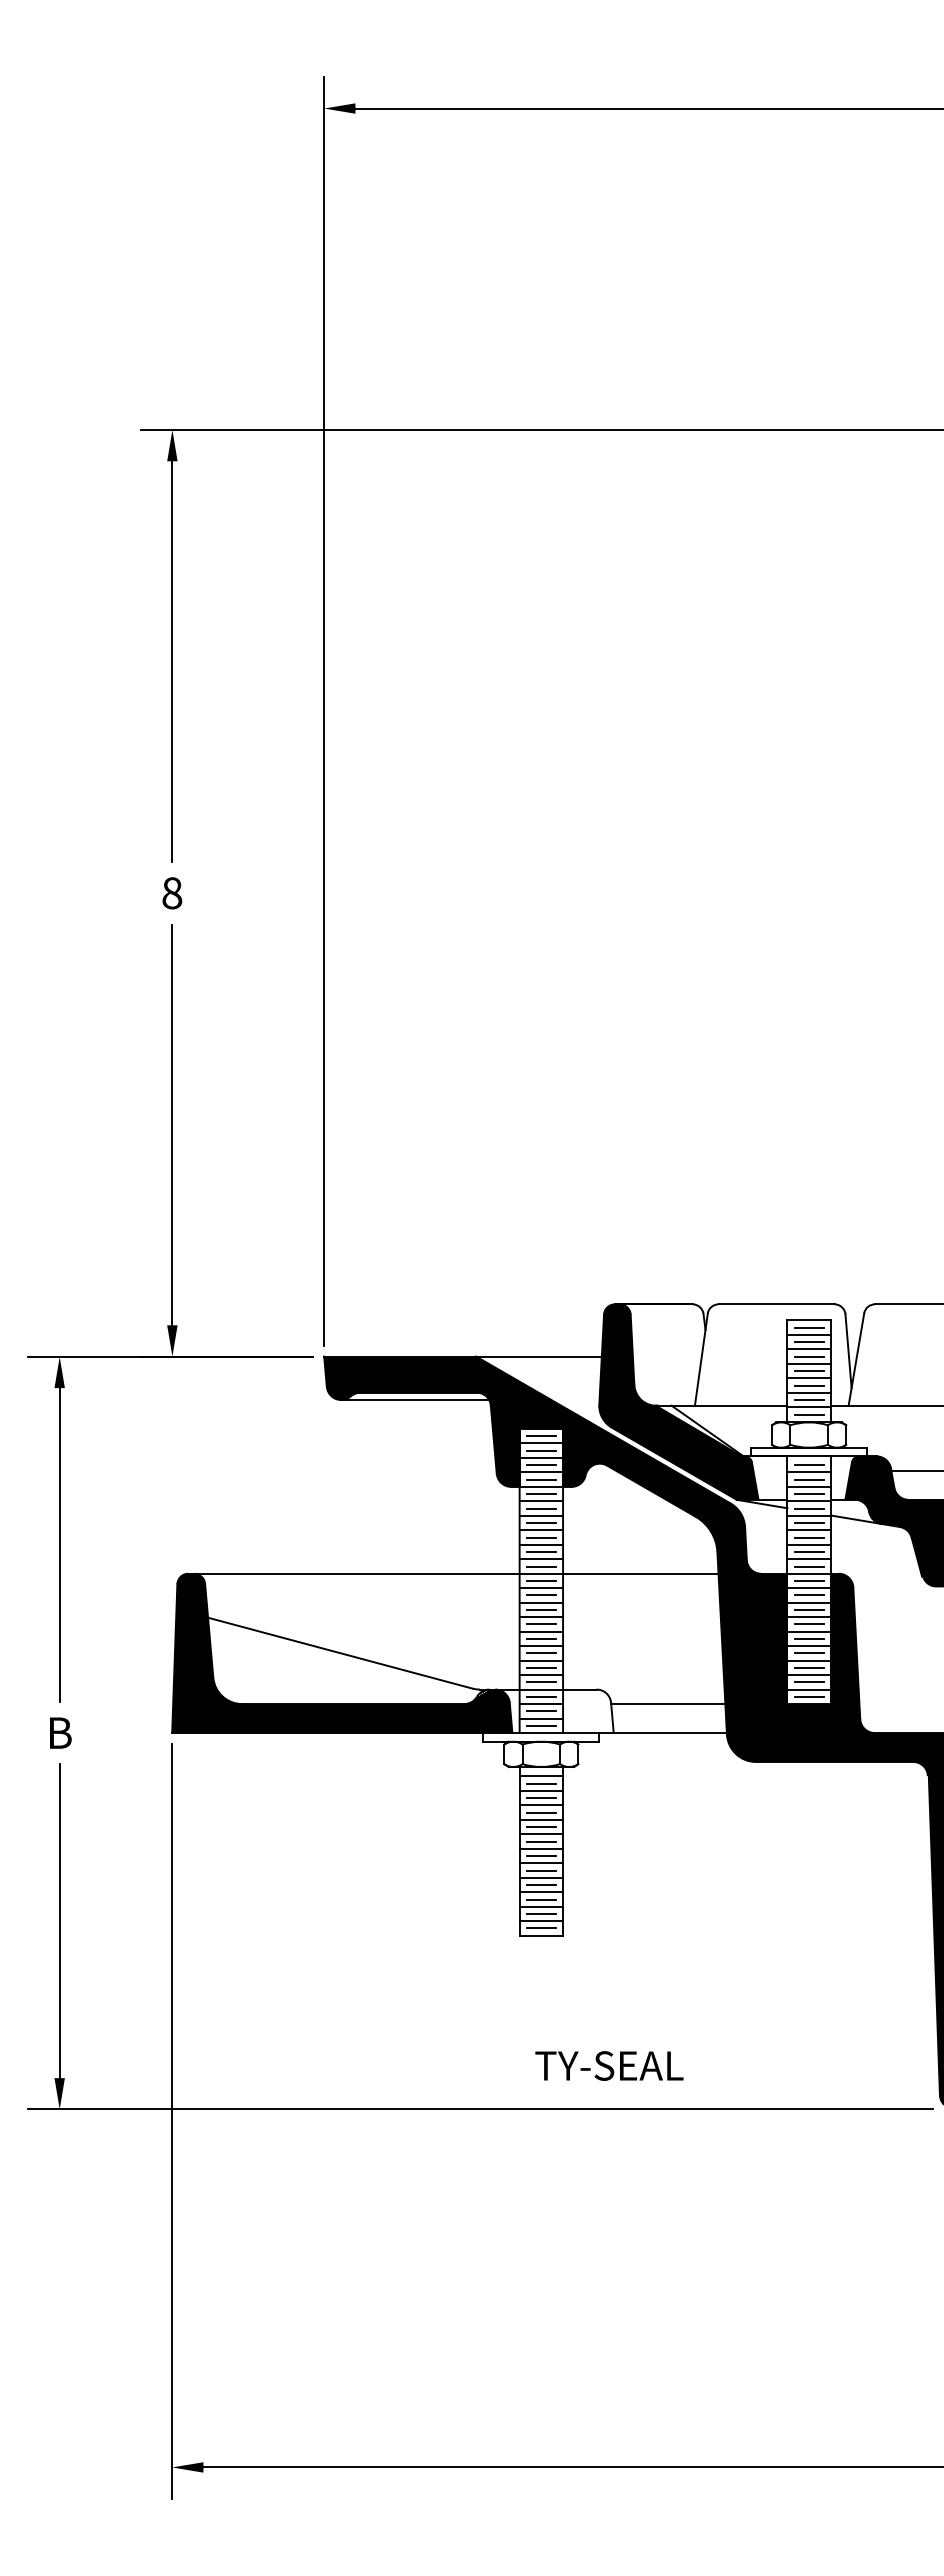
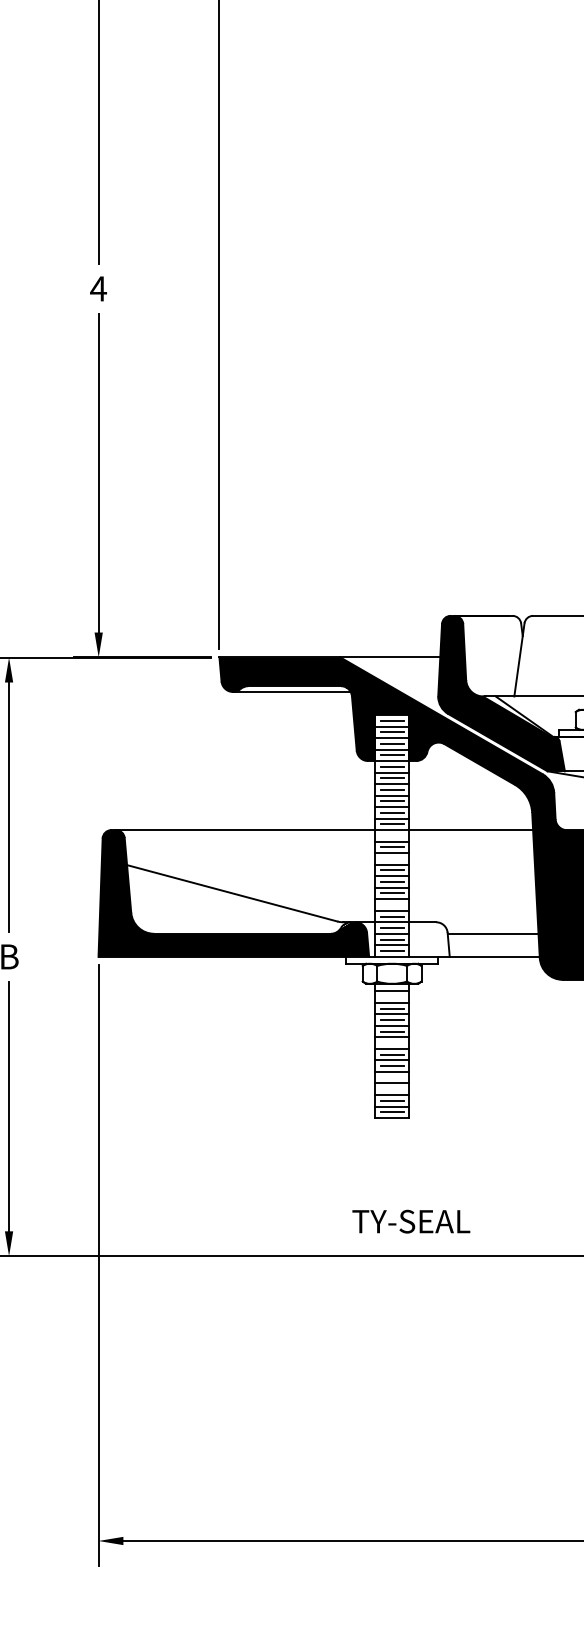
text: (171, 893) -> (97, 289), 8 -> 4
line: (540, 1581) -> (391, 836), removed
line: (540, 1609) -> (391, 858), removed
line: (540, 1667) -> (391, 904), removed
line: (540, 1783) -> (391, 996), removed
line: (540, 1841) -> (391, 1043), removed
line: (540, 1885) -> (391, 1078), removed
line: (540, 1899) -> (391, 1089), removed
text: (609, 2065) -> (411, 1221), moved

